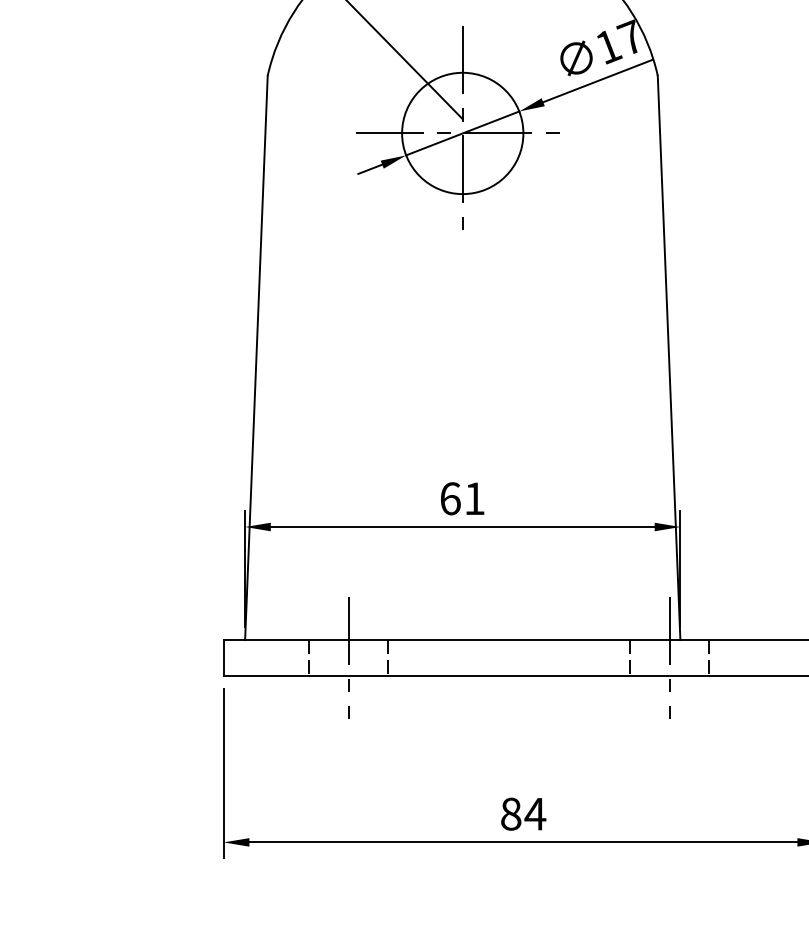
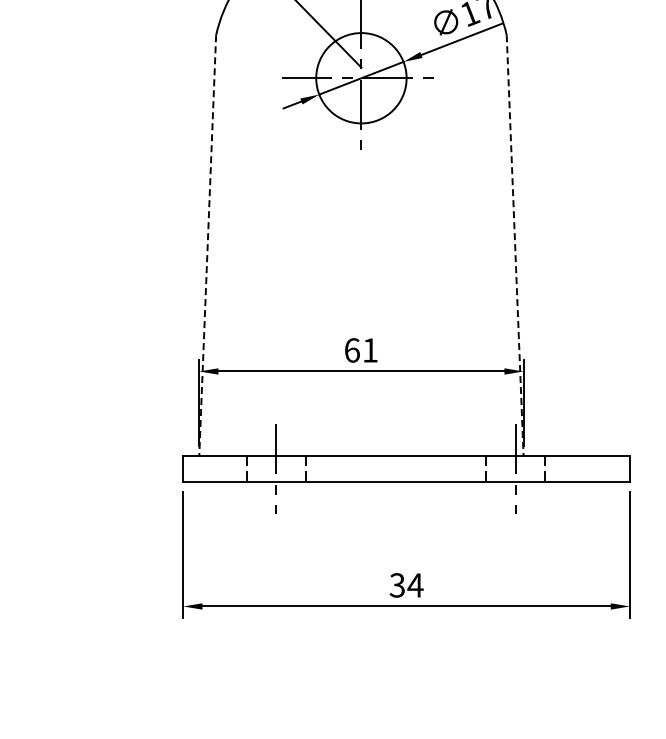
line: (256, 359) -> (207, 246), solid -> dashed
line: (669, 359) -> (515, 246), solid -> dashed
text: (511, 814) -> (397, 585), 84 -> 34

